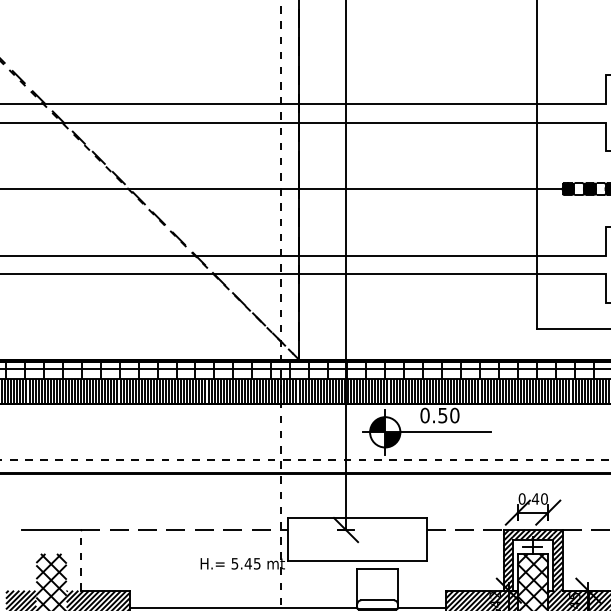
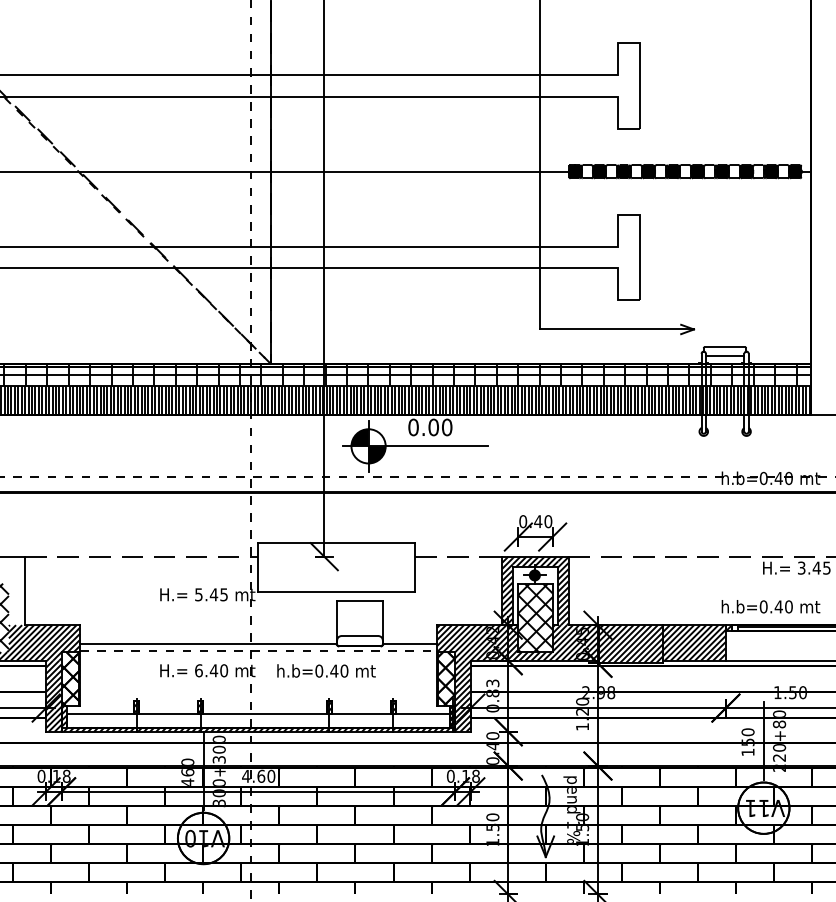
text: (442, 415) -> (433, 427), 0.50 -> 0.00
fill: (532, 546) -> (534, 575), added
line: (81, 559) -> (25, 590), dashed -> solid

